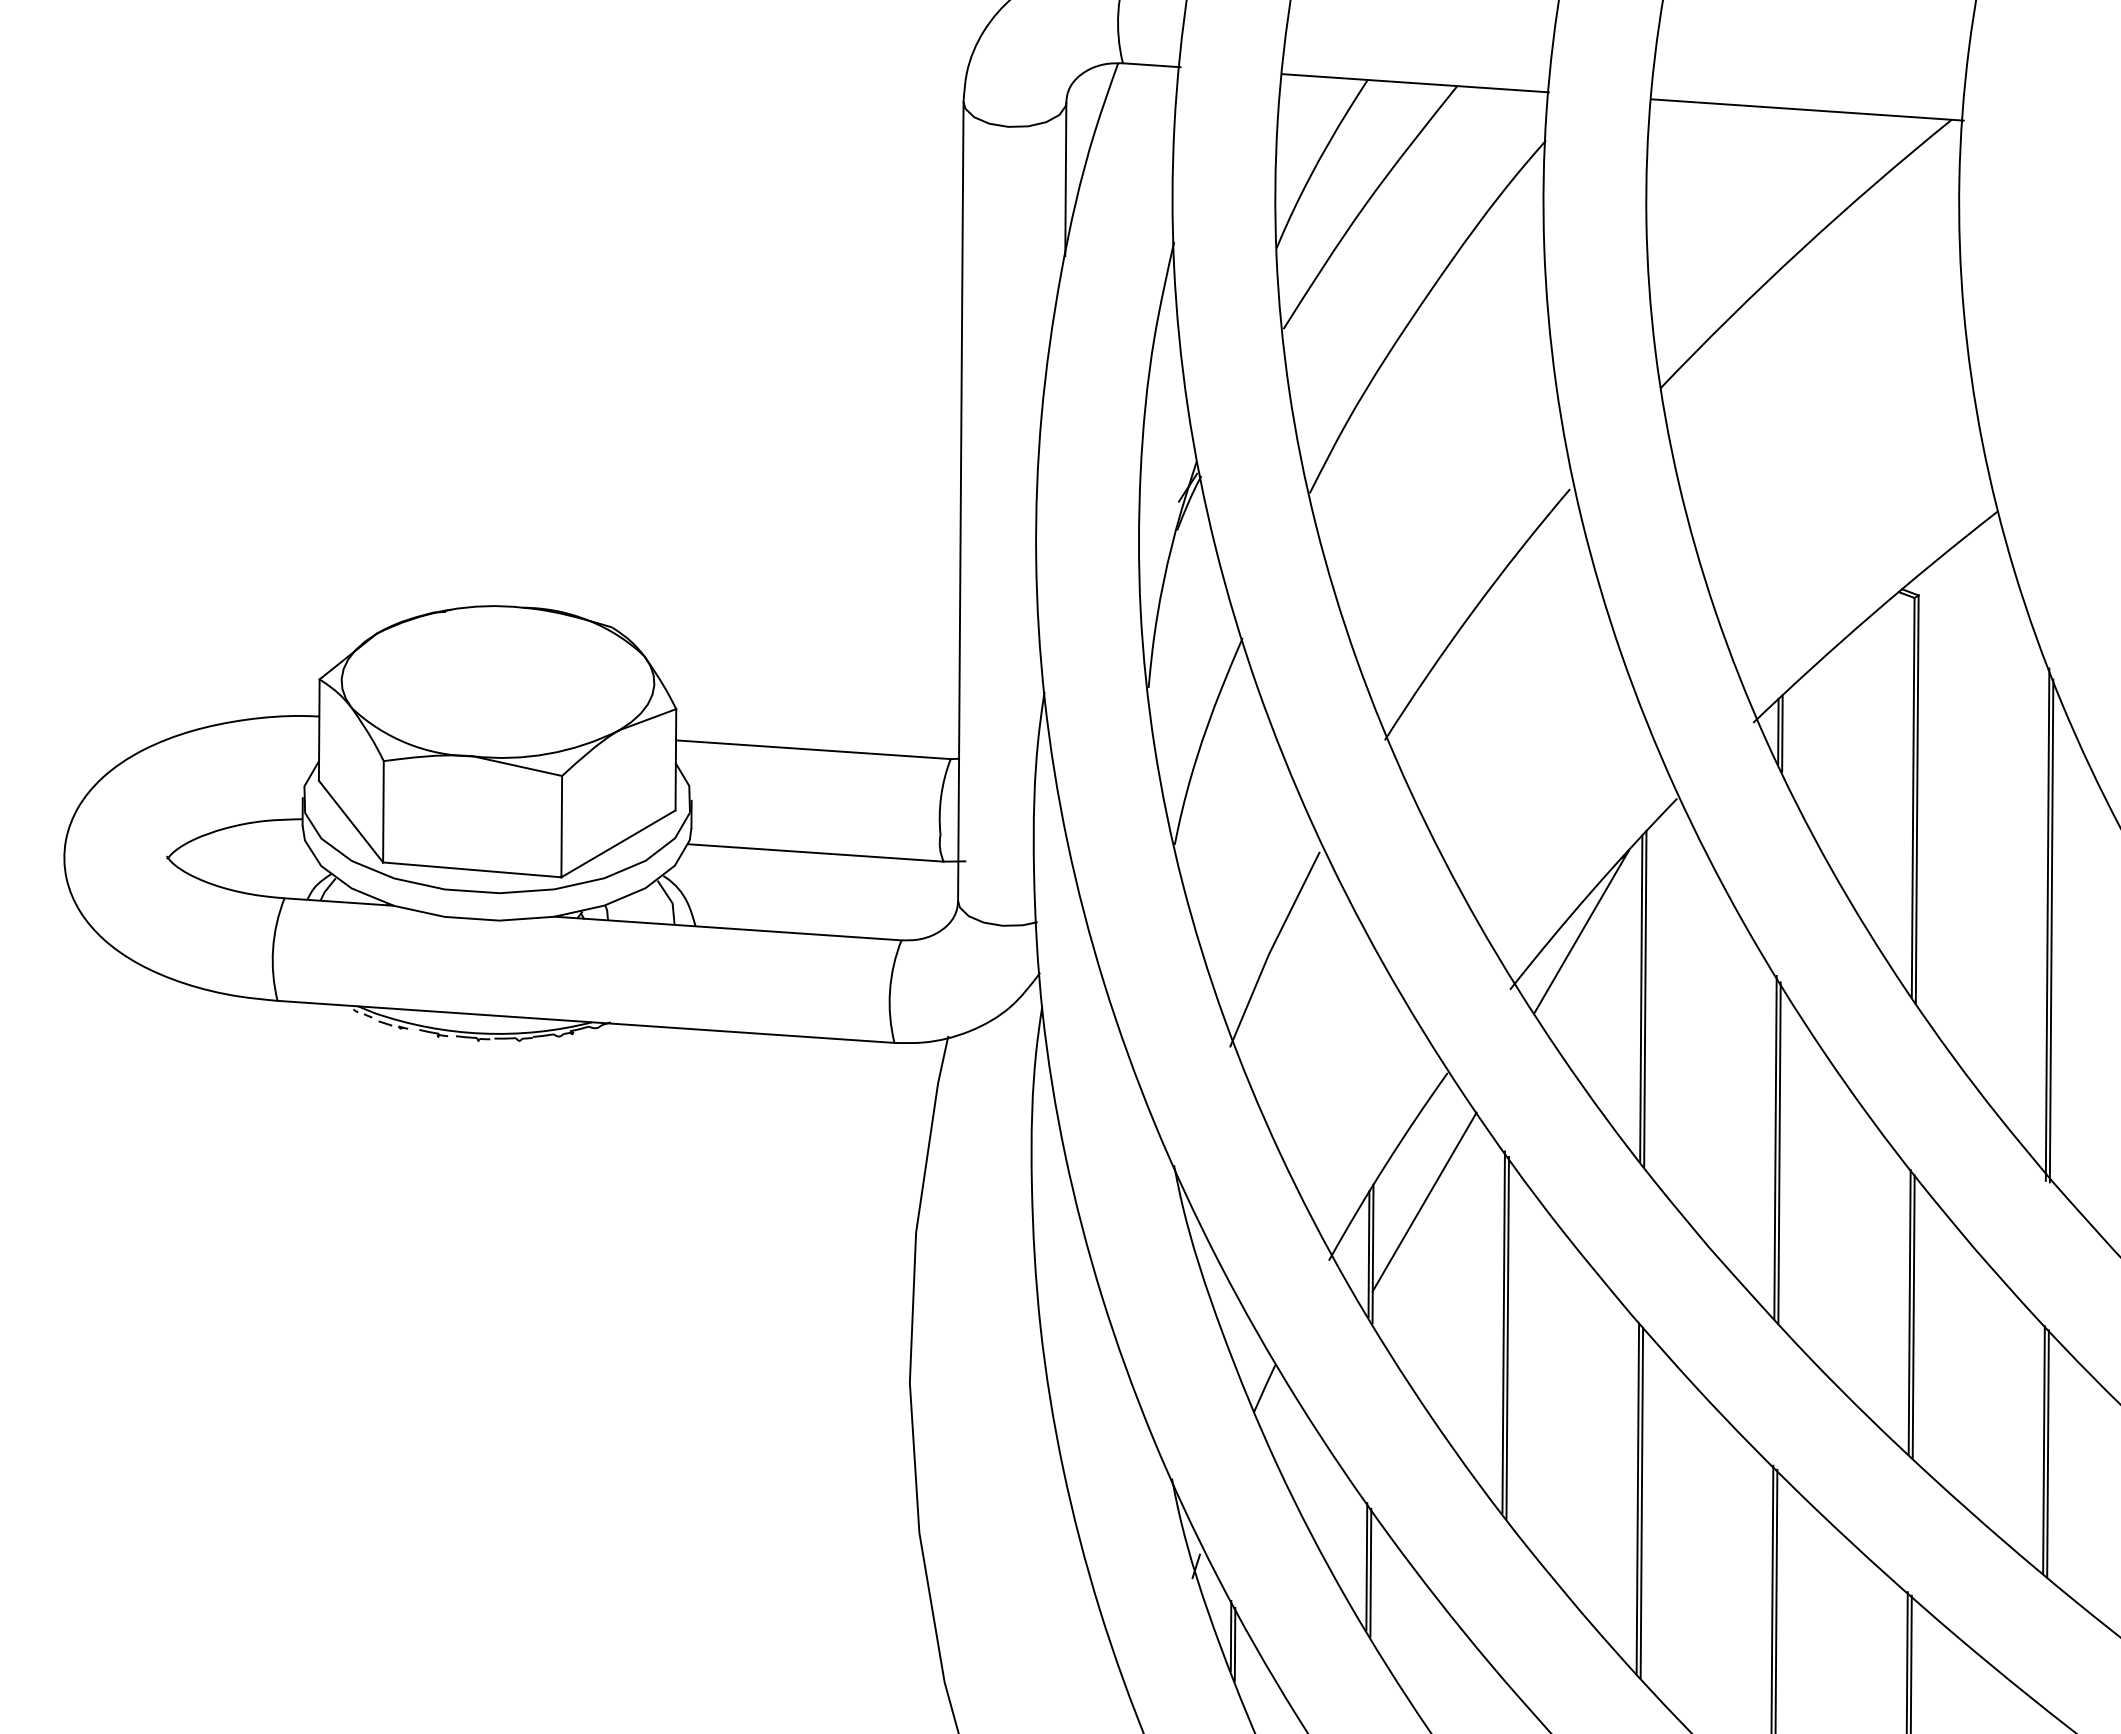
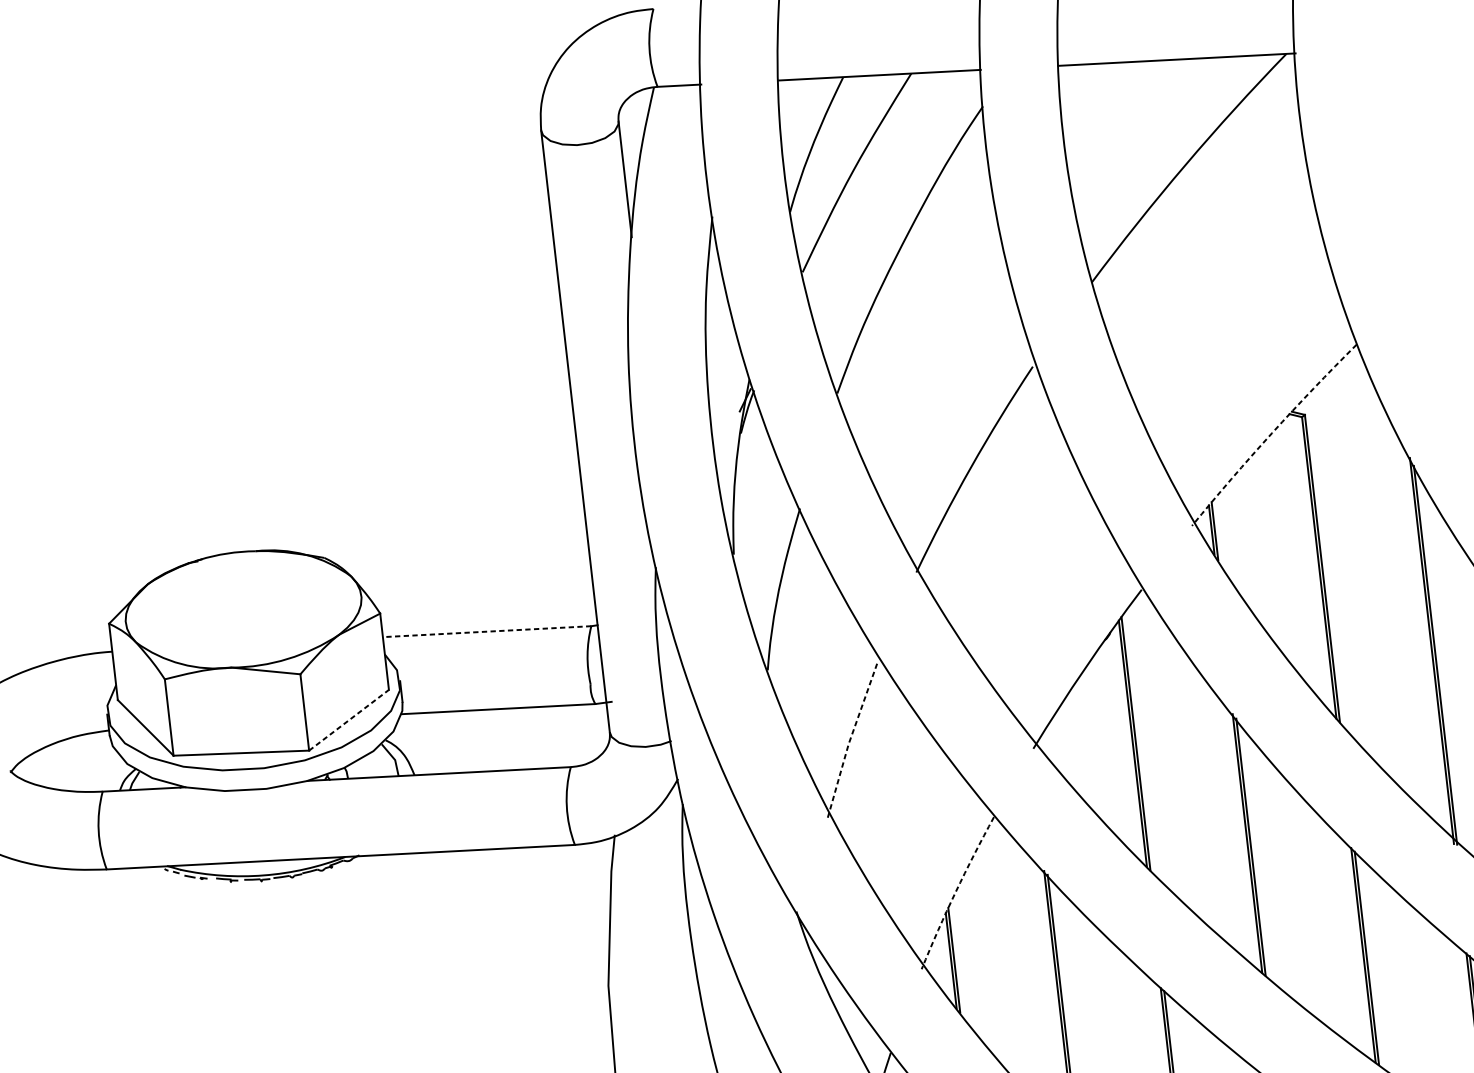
arc: (1872, 614) -> (1271, 433), solid -> dashed
line: (813, 749) -> (487, 631), solid -> dashed
line: (618, 843) -> (349, 719), solid -> dashed
line: (1581, 931) -> (1081, 698), removed
line: (1271, 948) -> (850, 739), solid -> dashed
arc: (1385, 1165) -> (955, 892), solid -> dashed
line: (1424, 1201) -> (988, 916), removed

